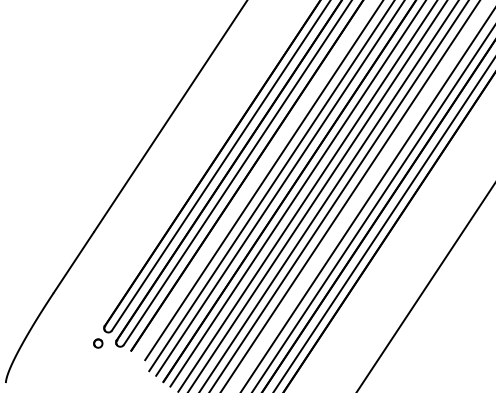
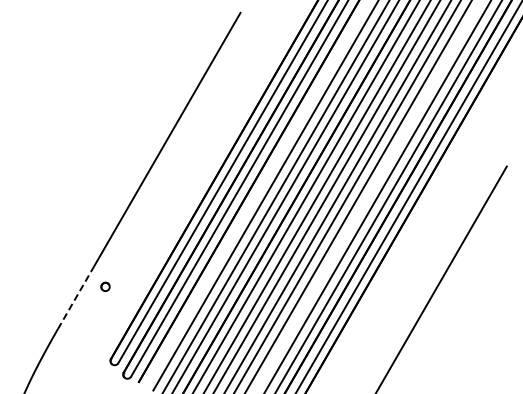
line: (74, 262) -> (76, 297), solid -> dashed
part: (98, 343) -> (105, 286), moved

